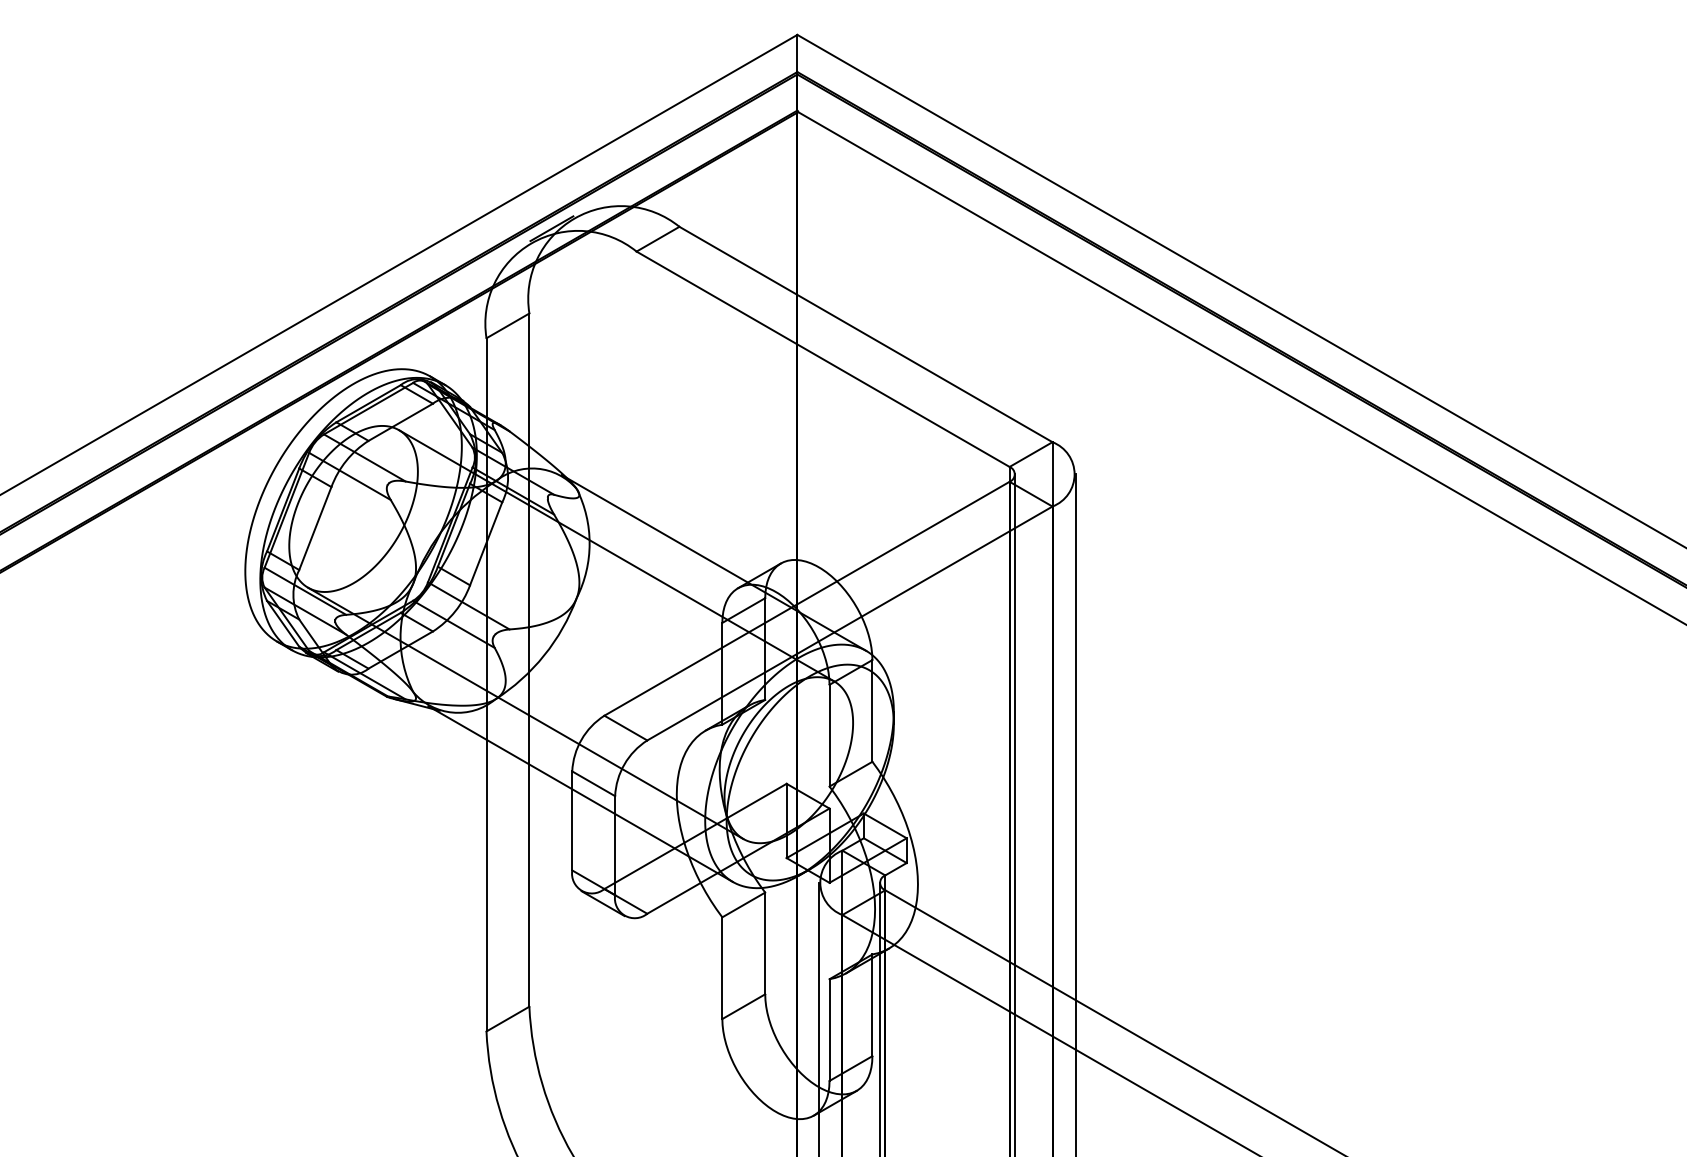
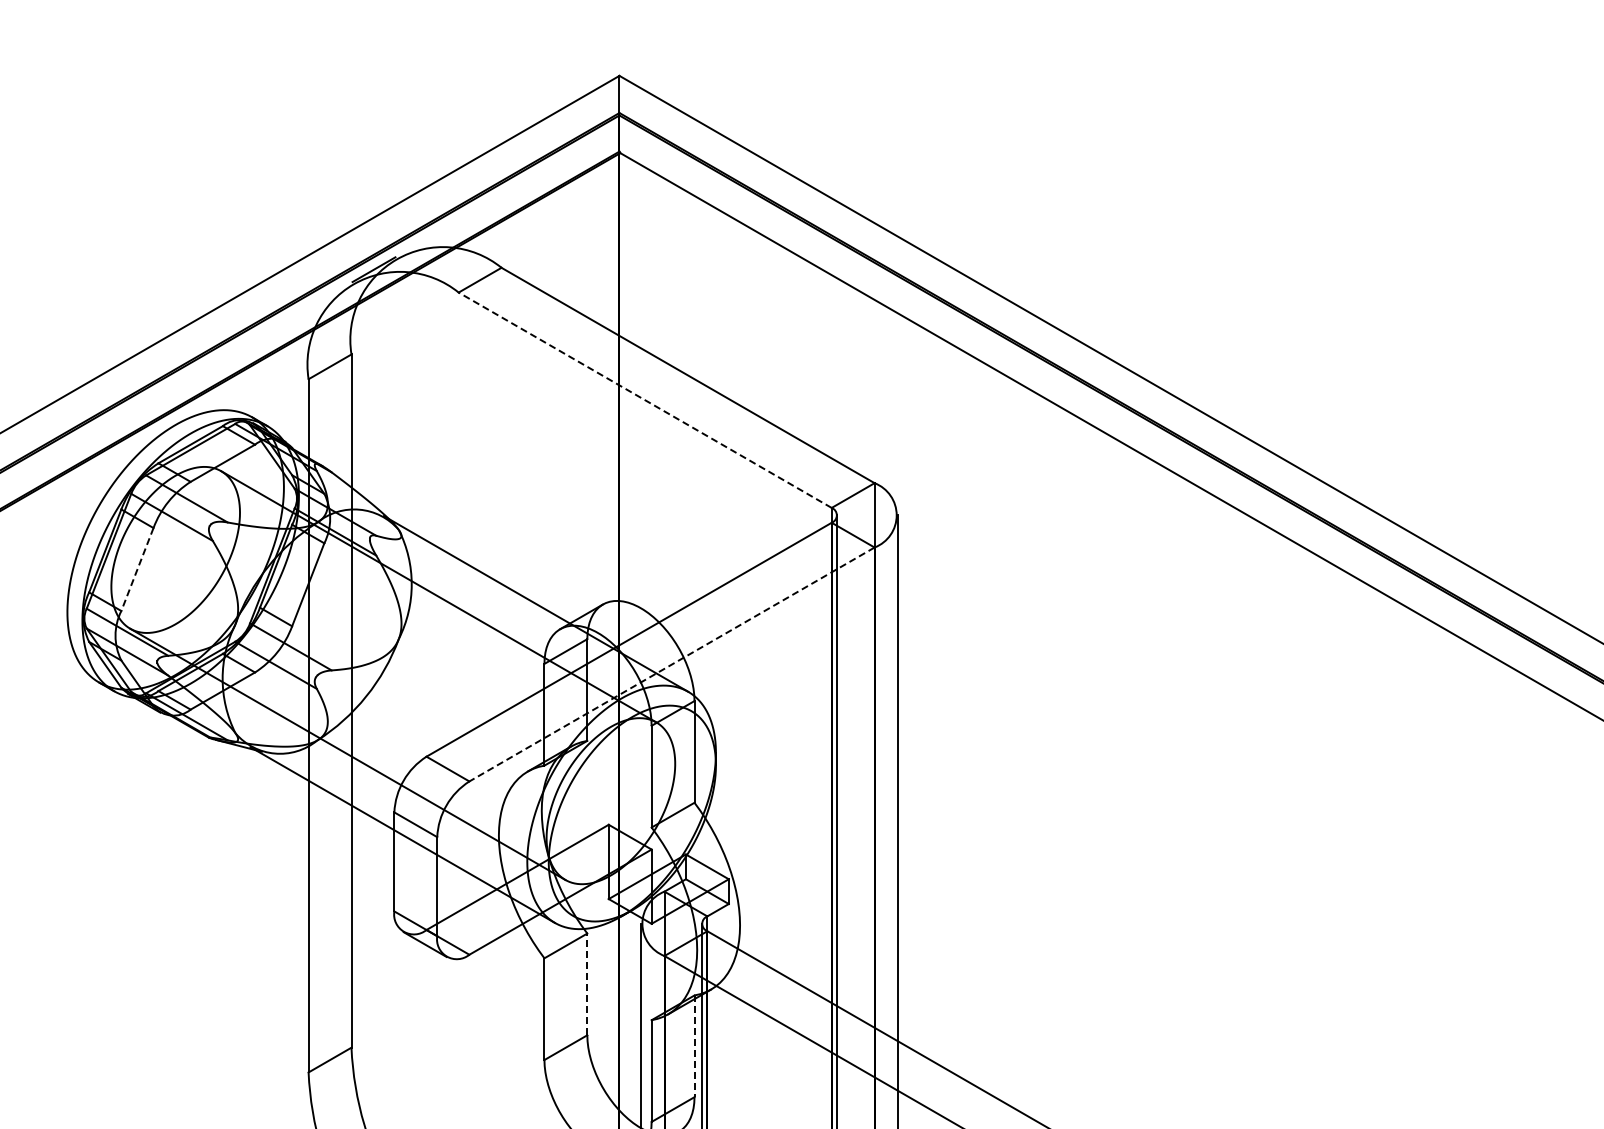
line: (822, 359) -> (644, 400), solid -> dashed
line: (315, 529) -> (137, 570), solid -> dashed
line: (849, 623) -> (671, 664), solid -> dashed
line: (765, 943) -> (587, 984), solid -> dashed
line: (872, 1005) -> (694, 1046), solid -> dashed

